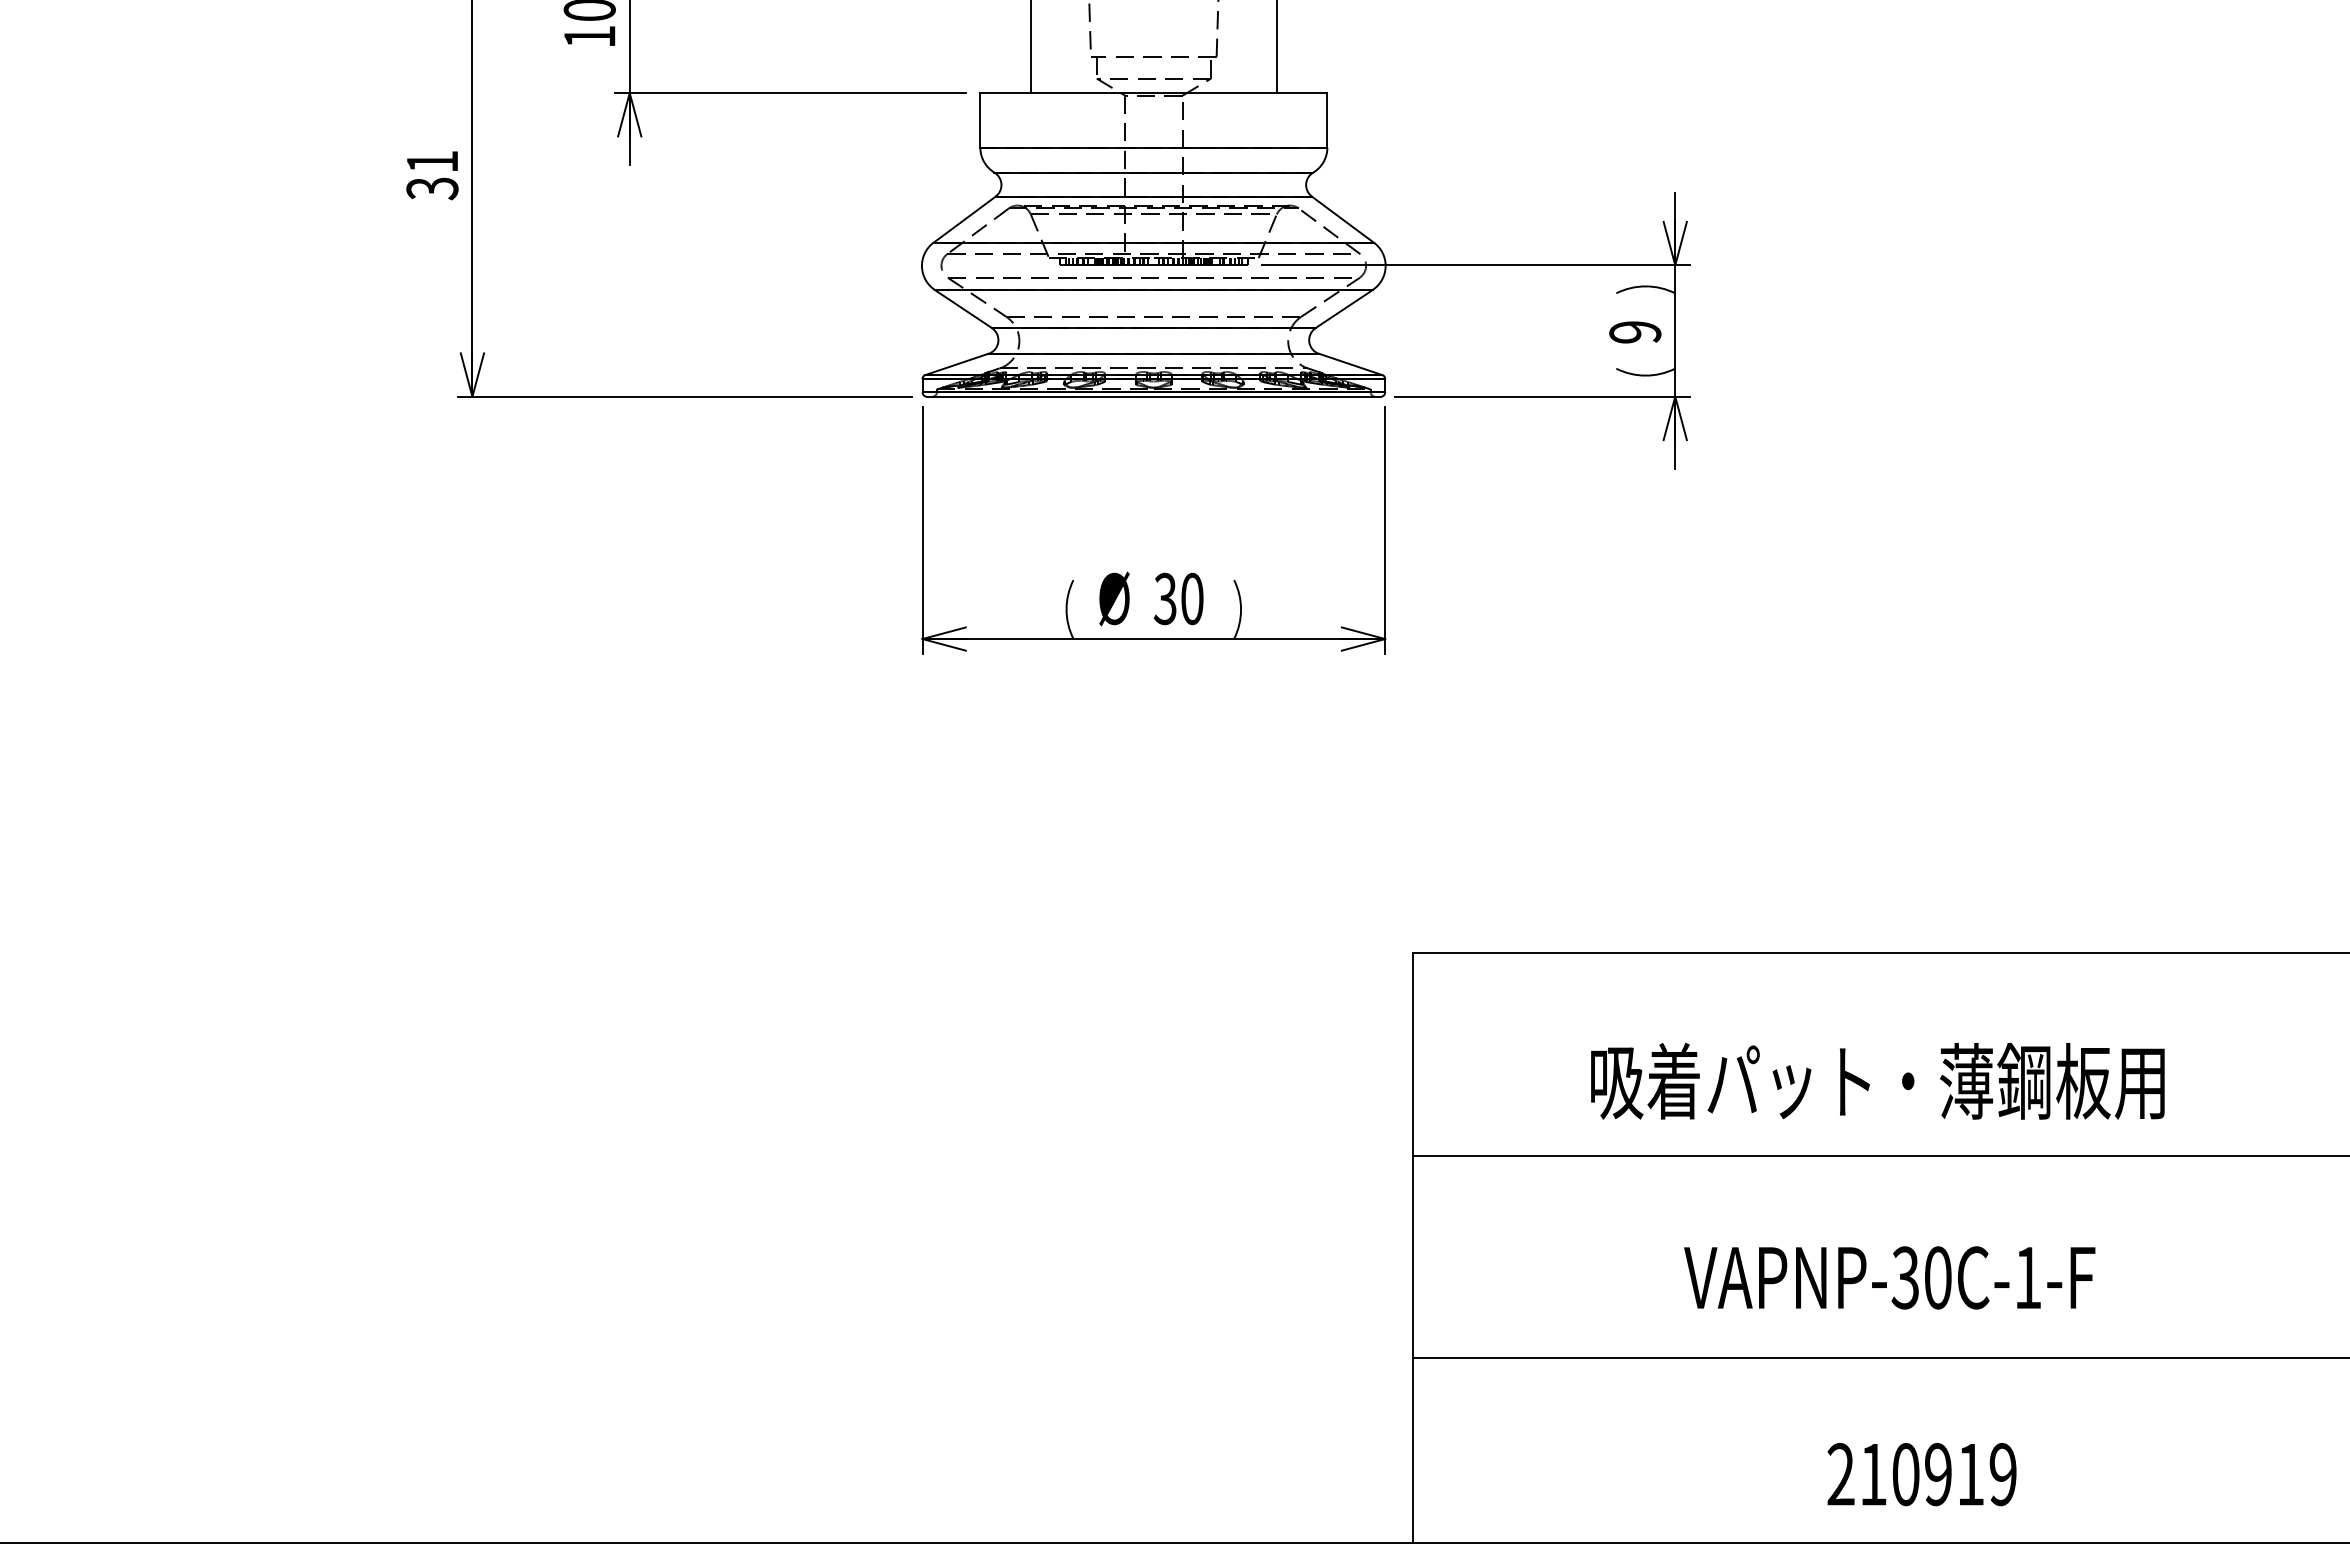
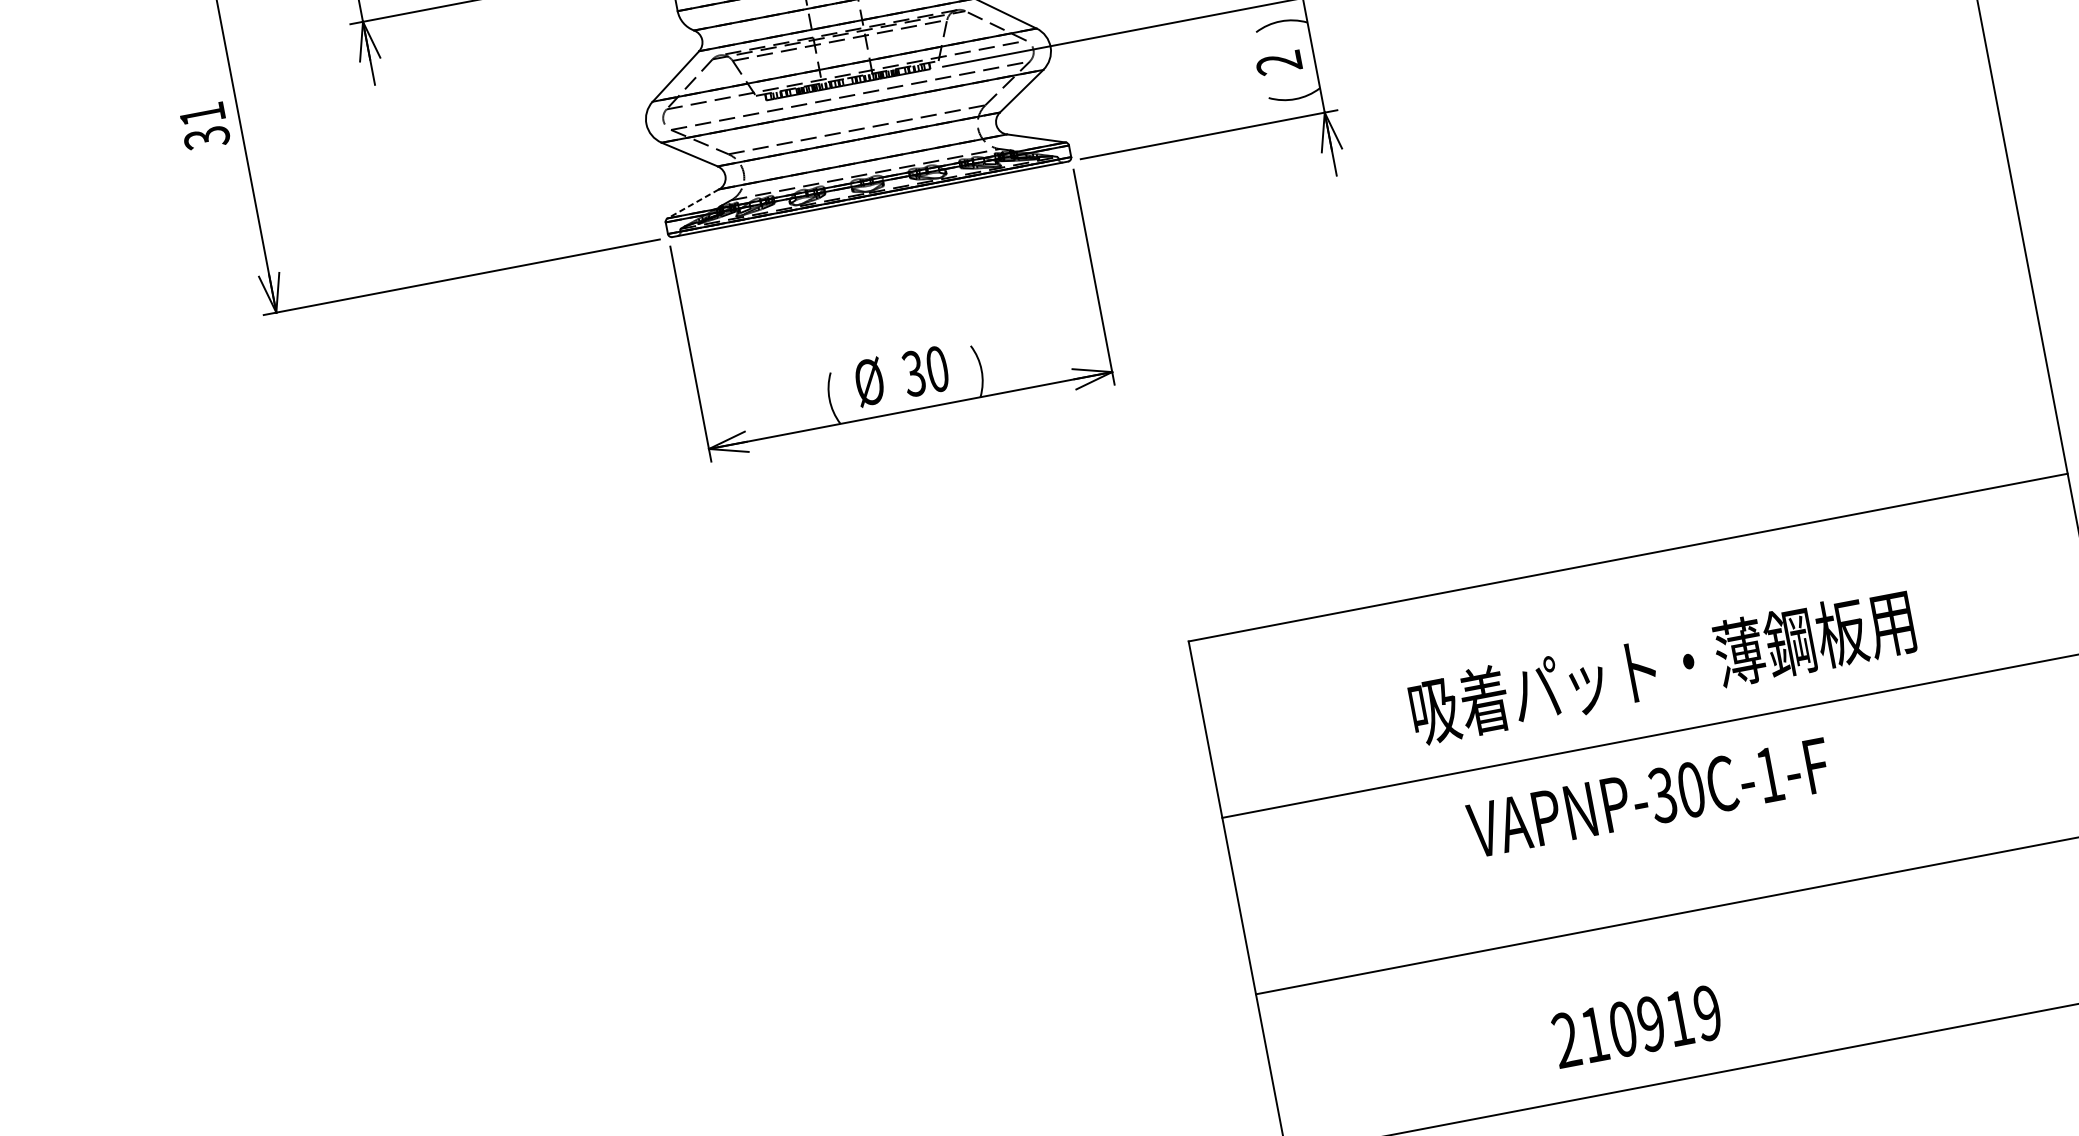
text: (1635, 332) -> (1279, 63), 9 -> 2
line: (956, 364) -> (692, 204), solid -> dashed
text: (1877, 1080) -> (1661, 666), moved
text: (1889, 1277) -> (1648, 797), moved
text: (1921, 1474) -> (1636, 1026), moved

